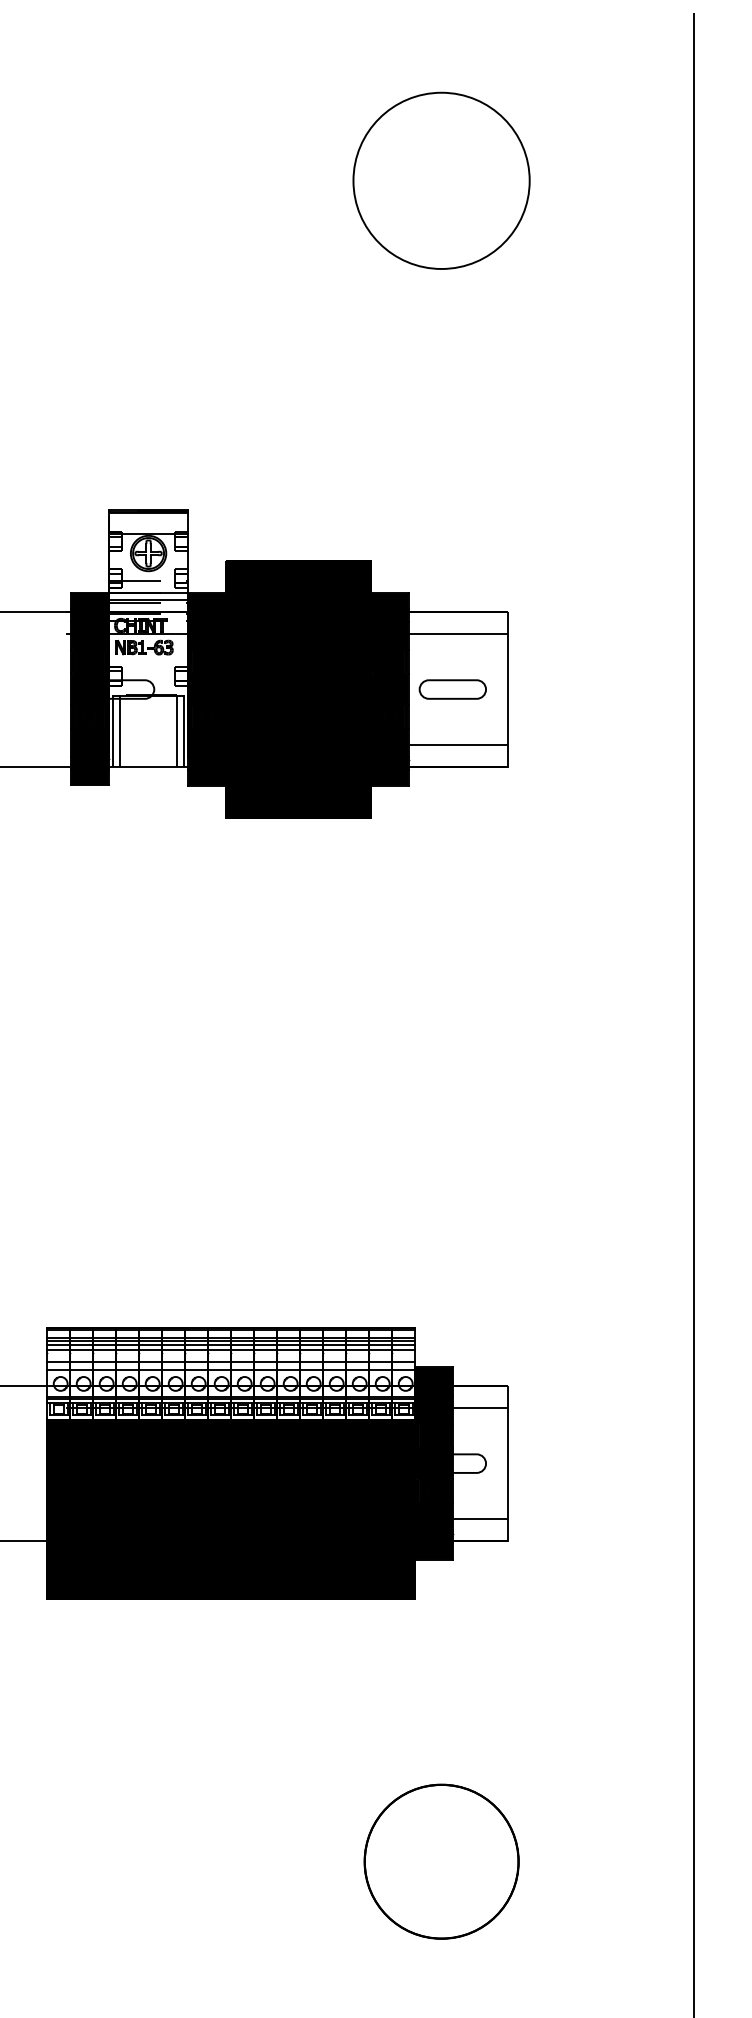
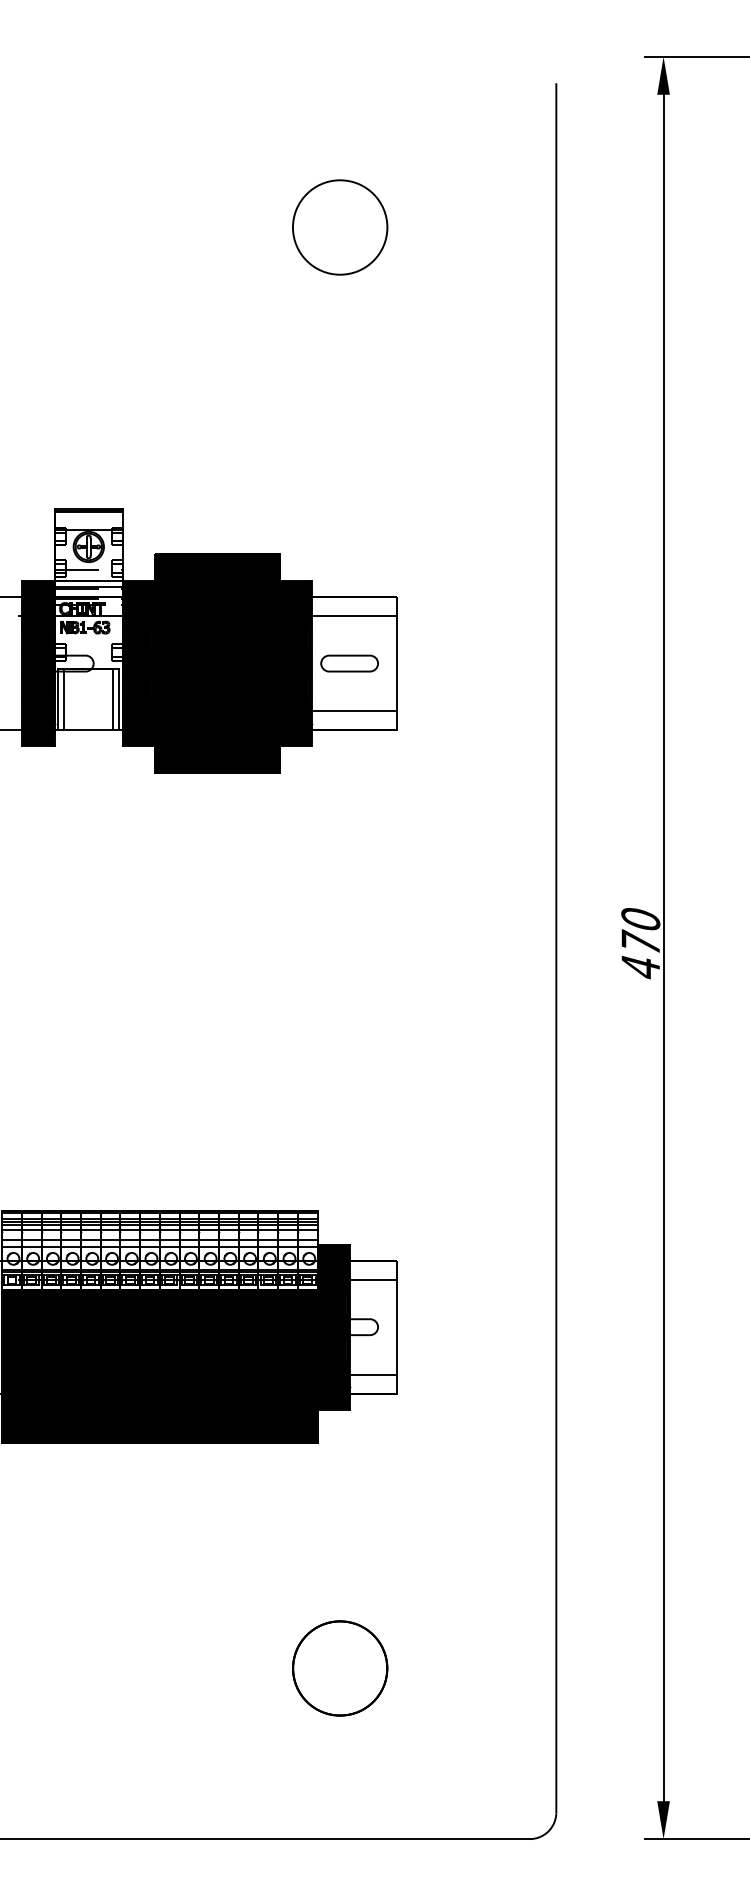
circle: (442, 180) -> (340, 227), size x0.62
circle: (442, 1861) -> (340, 1668), size x0.71

